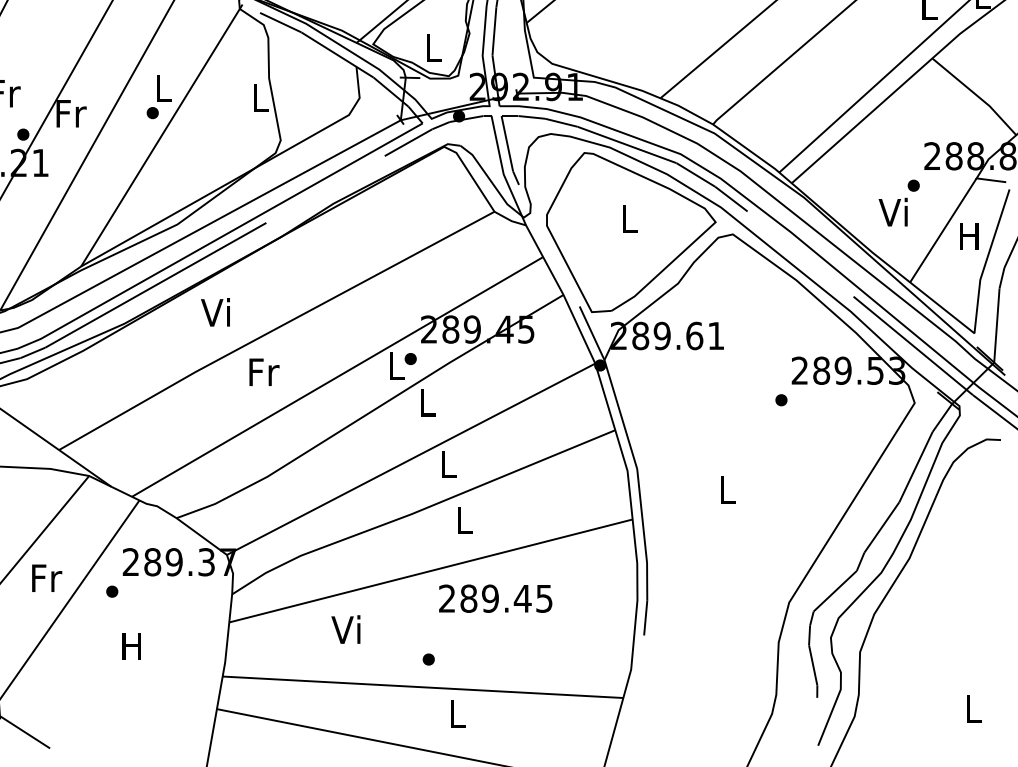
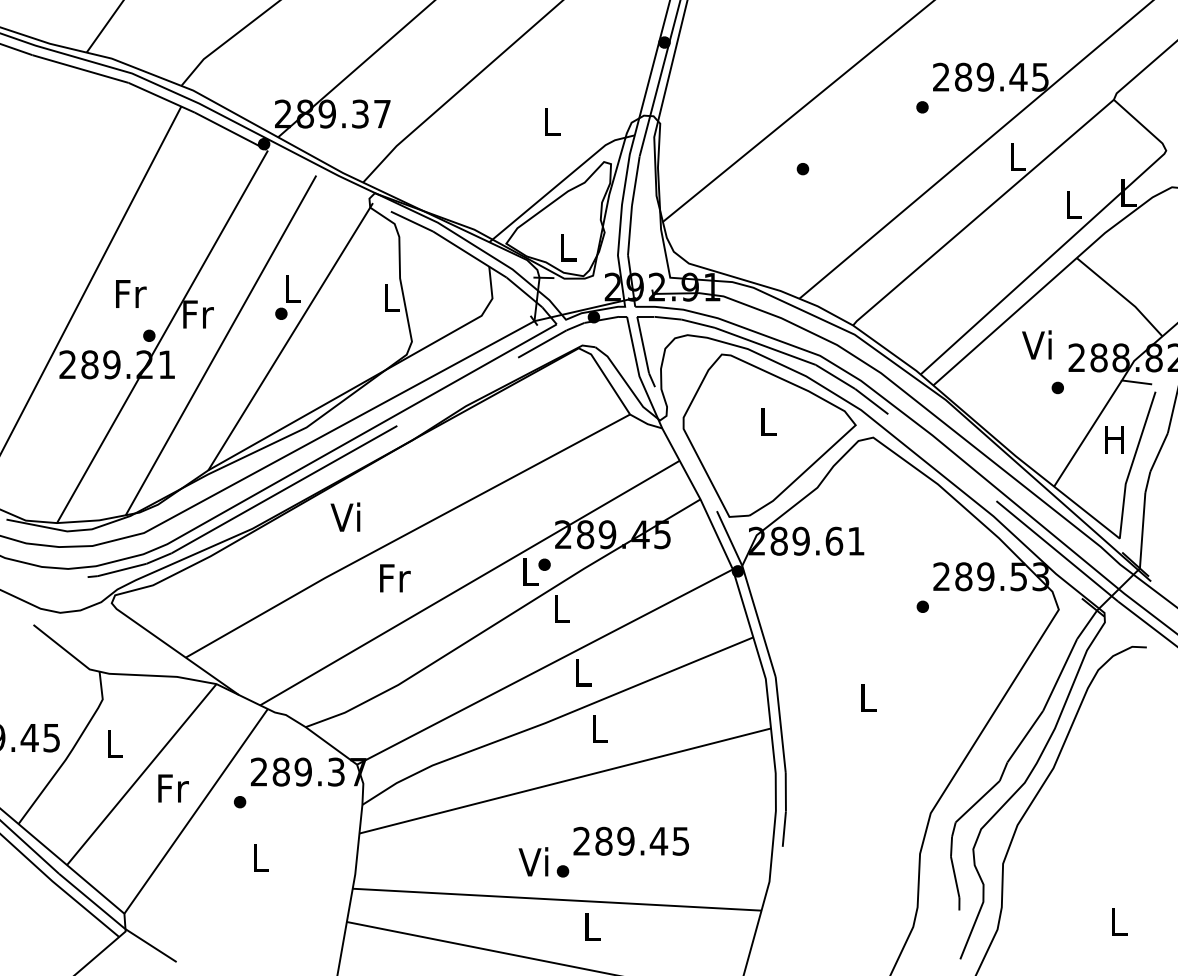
text: (892, 211) -> (1036, 344), moved
text: (494, 597) -> (630, 840), moved
text: (345, 629) -> (533, 861), moved
text: (131, 645) -> (259, 857), H -> L

